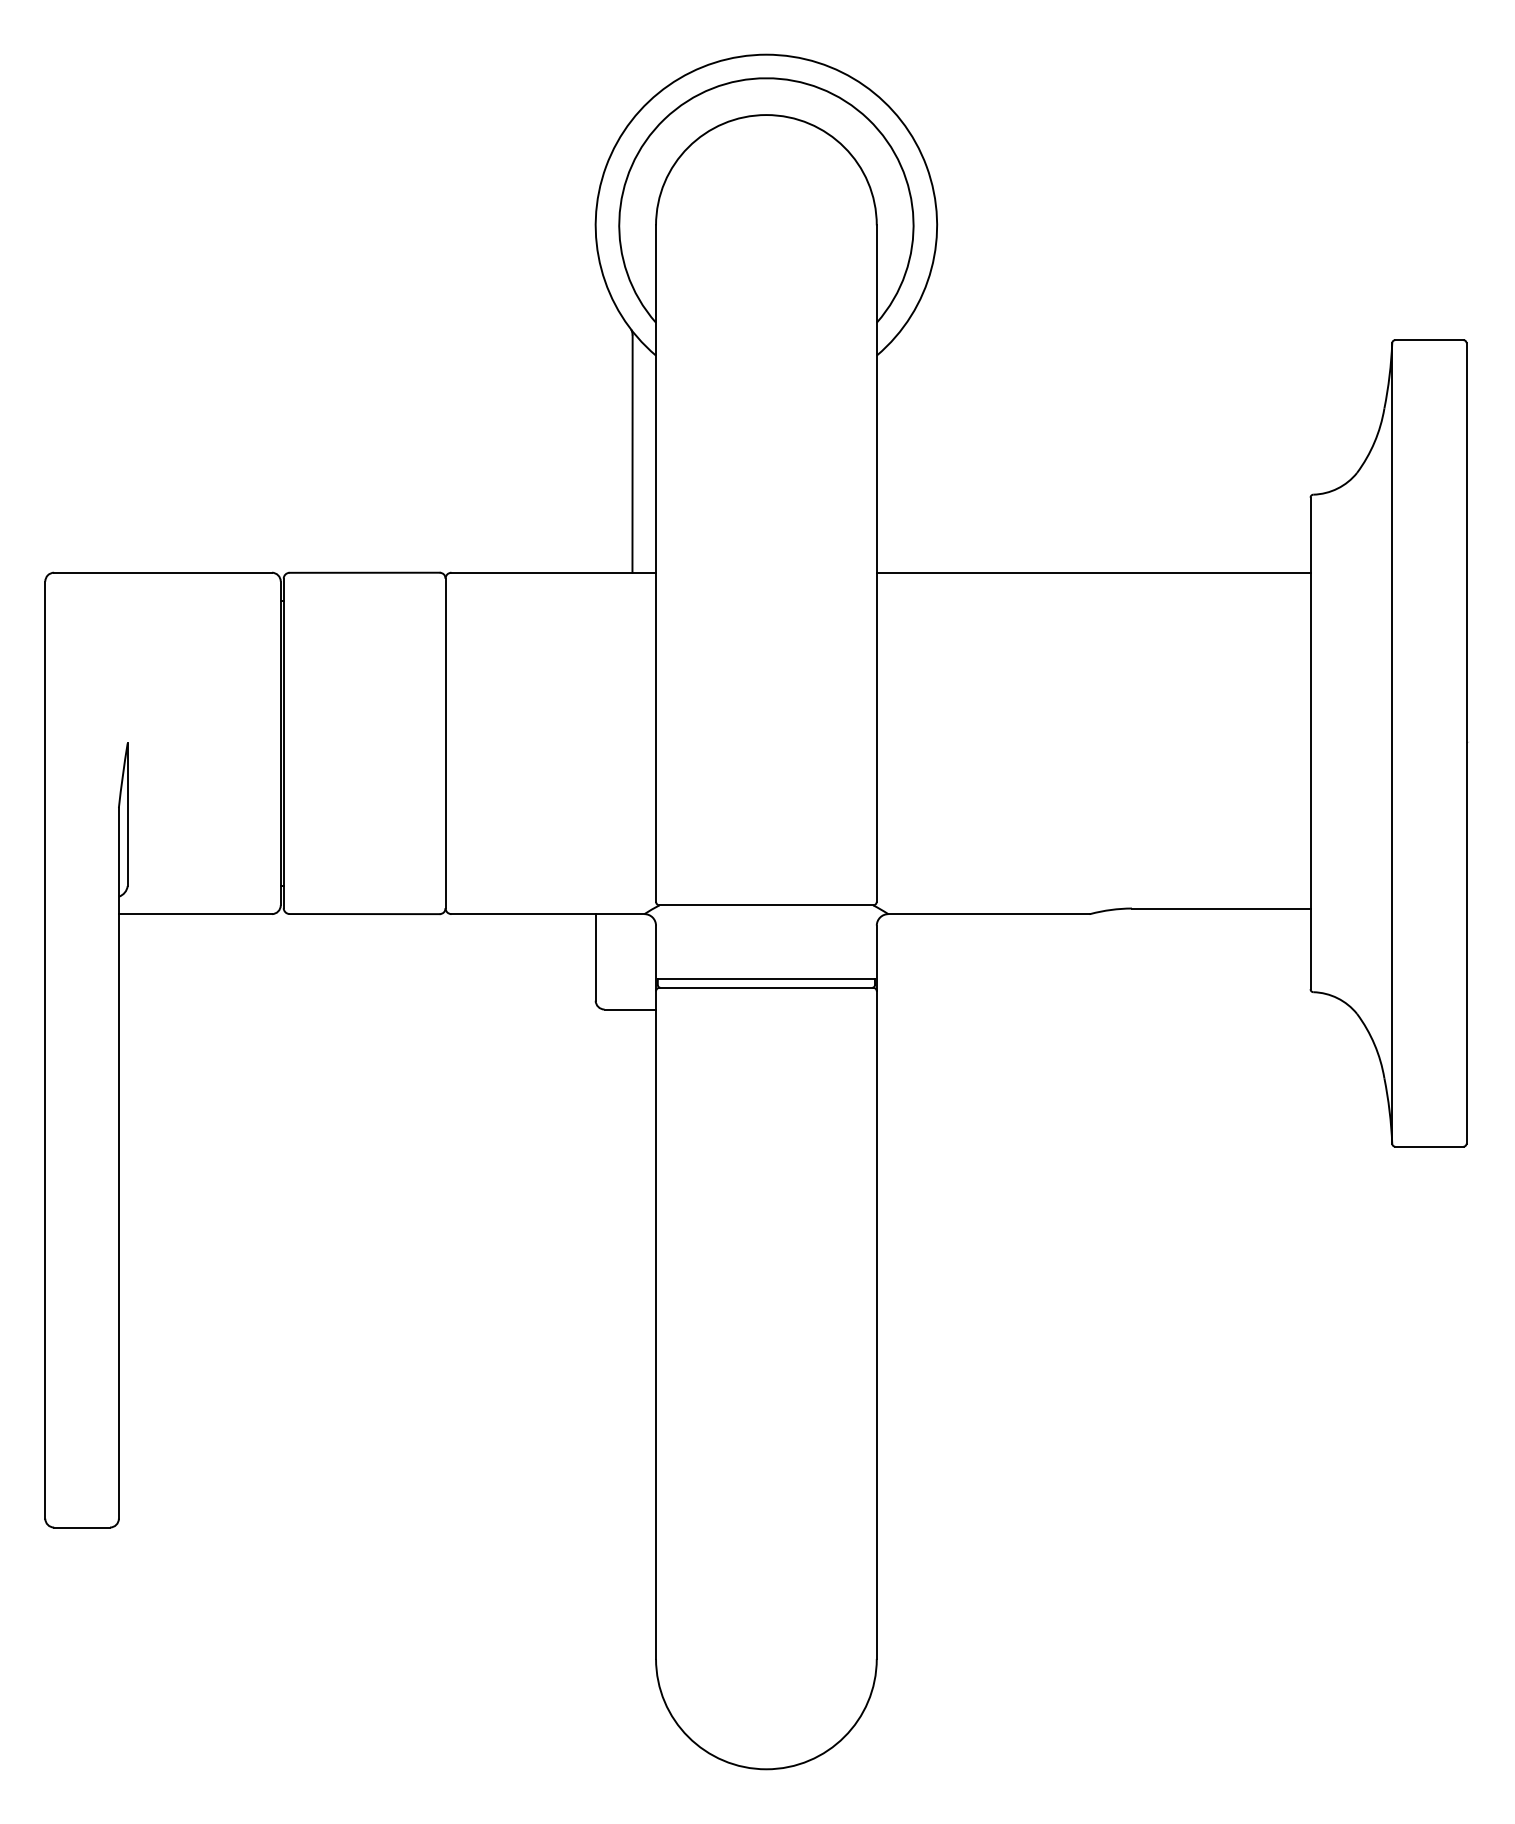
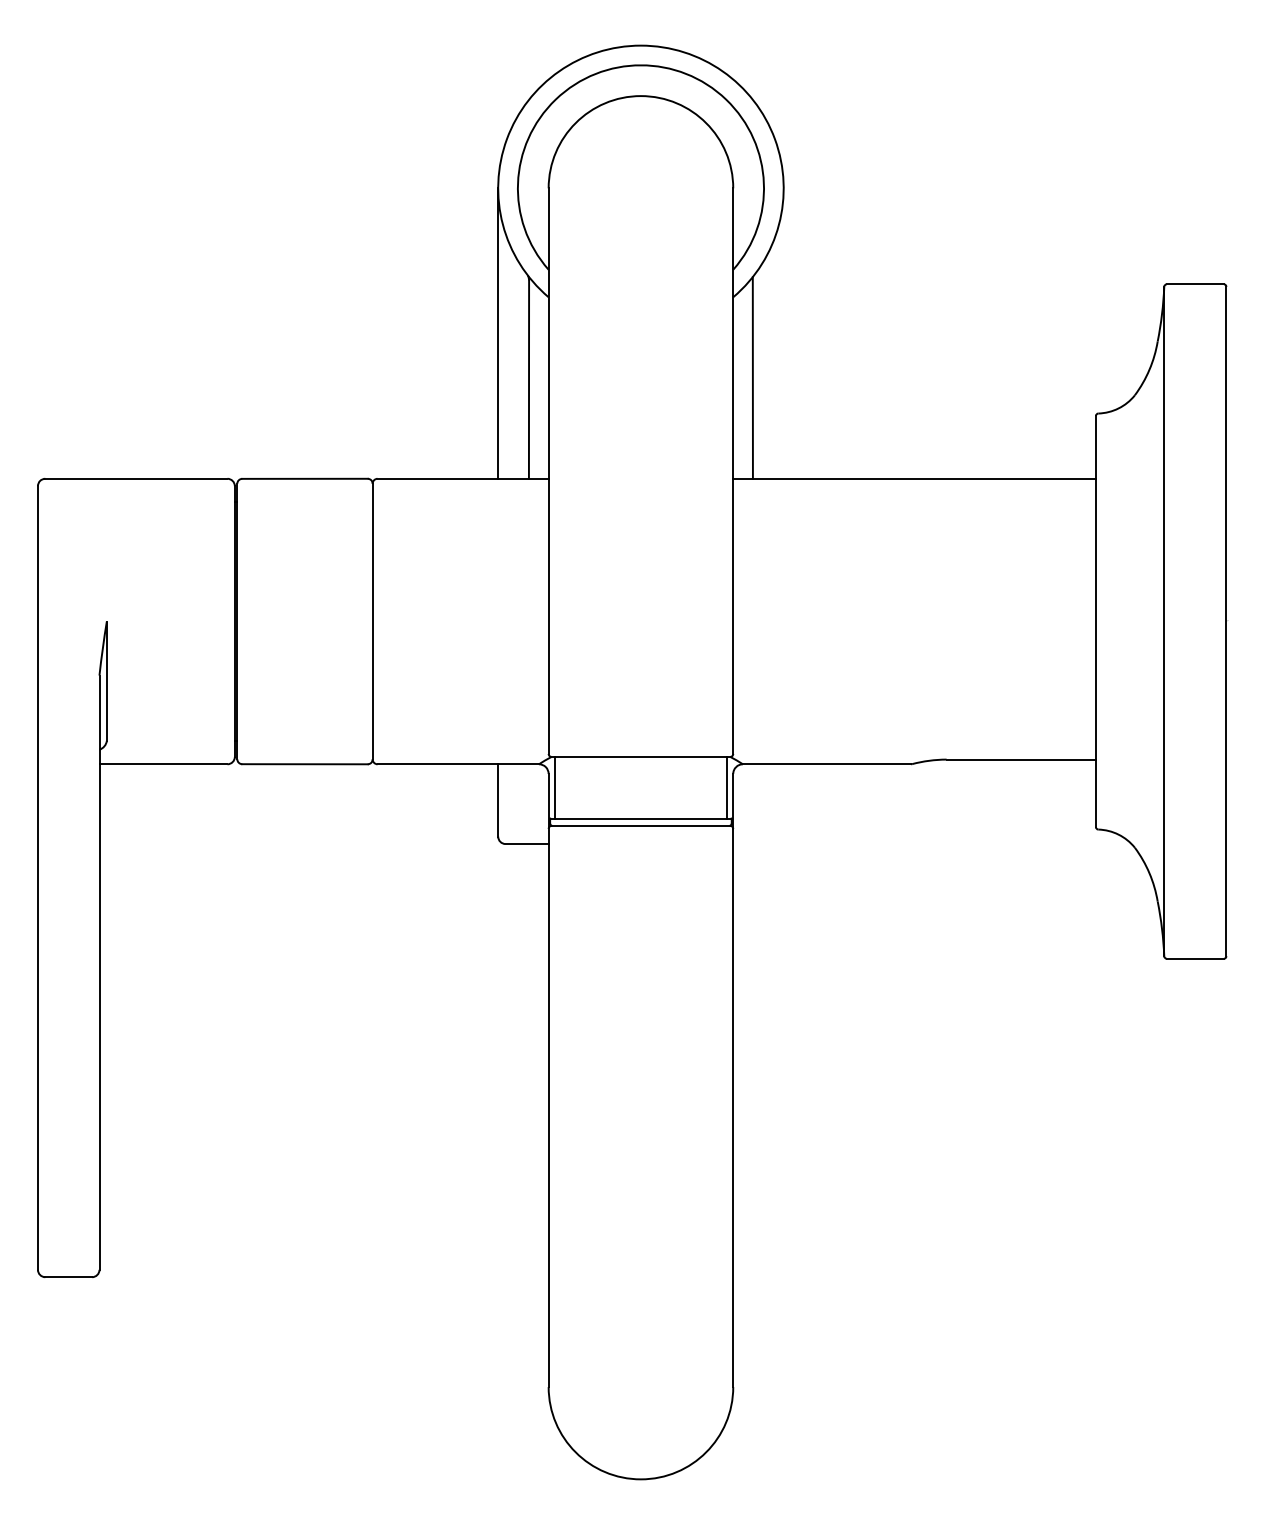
line: (595, 398) -> (498, 333), added
line: (900, 451) -> (753, 377), added
line: (663, 942) -> (554, 788), added
line: (869, 942) -> (727, 788), added

